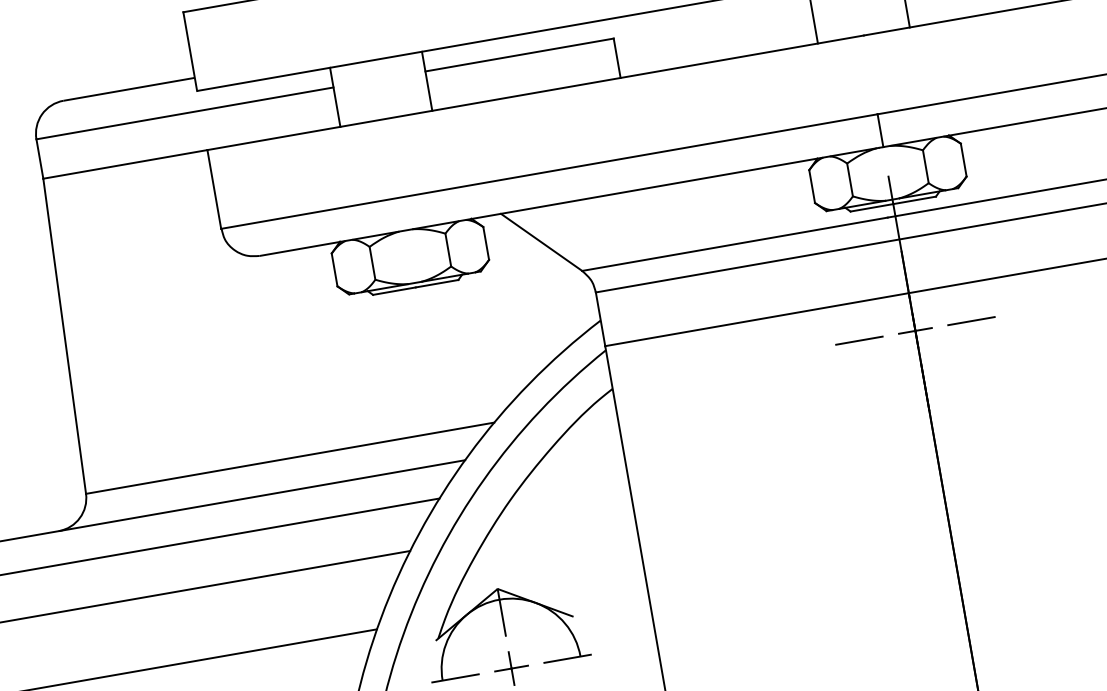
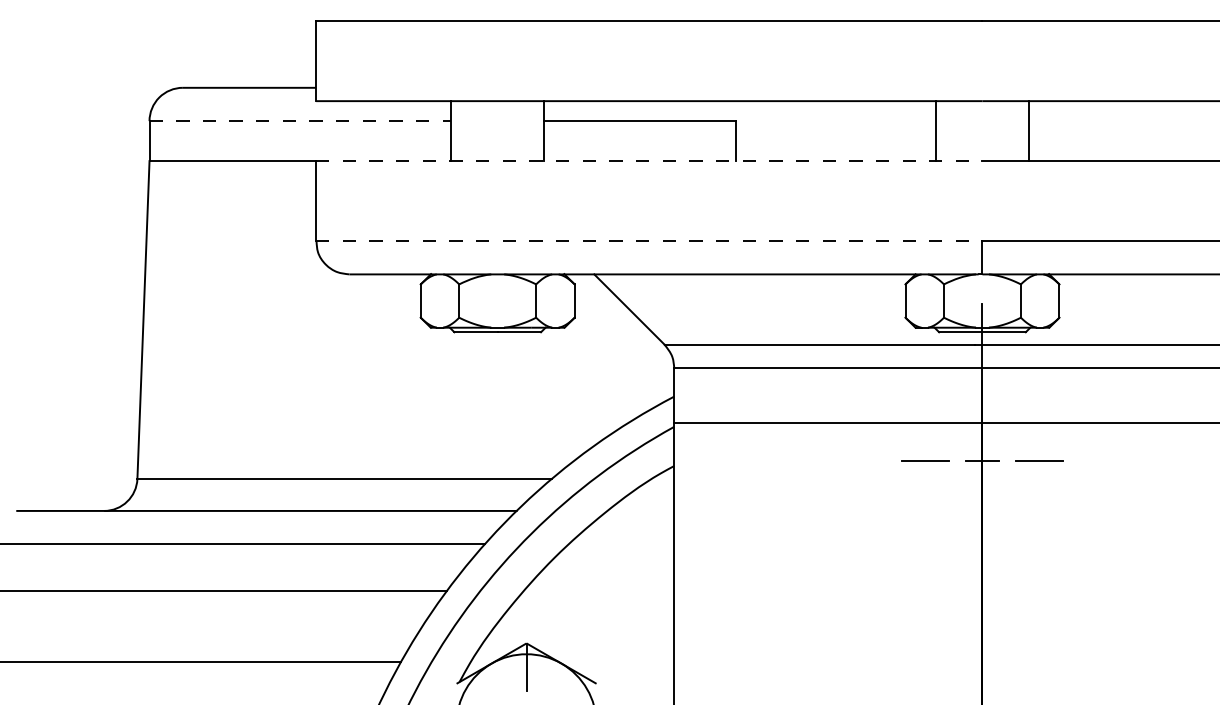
line: (535, 93) -> (649, 161), solid -> dashed
line: (185, 113) -> (300, 121), solid -> dashed
line: (549, 171) -> (649, 241), solid -> dashed

